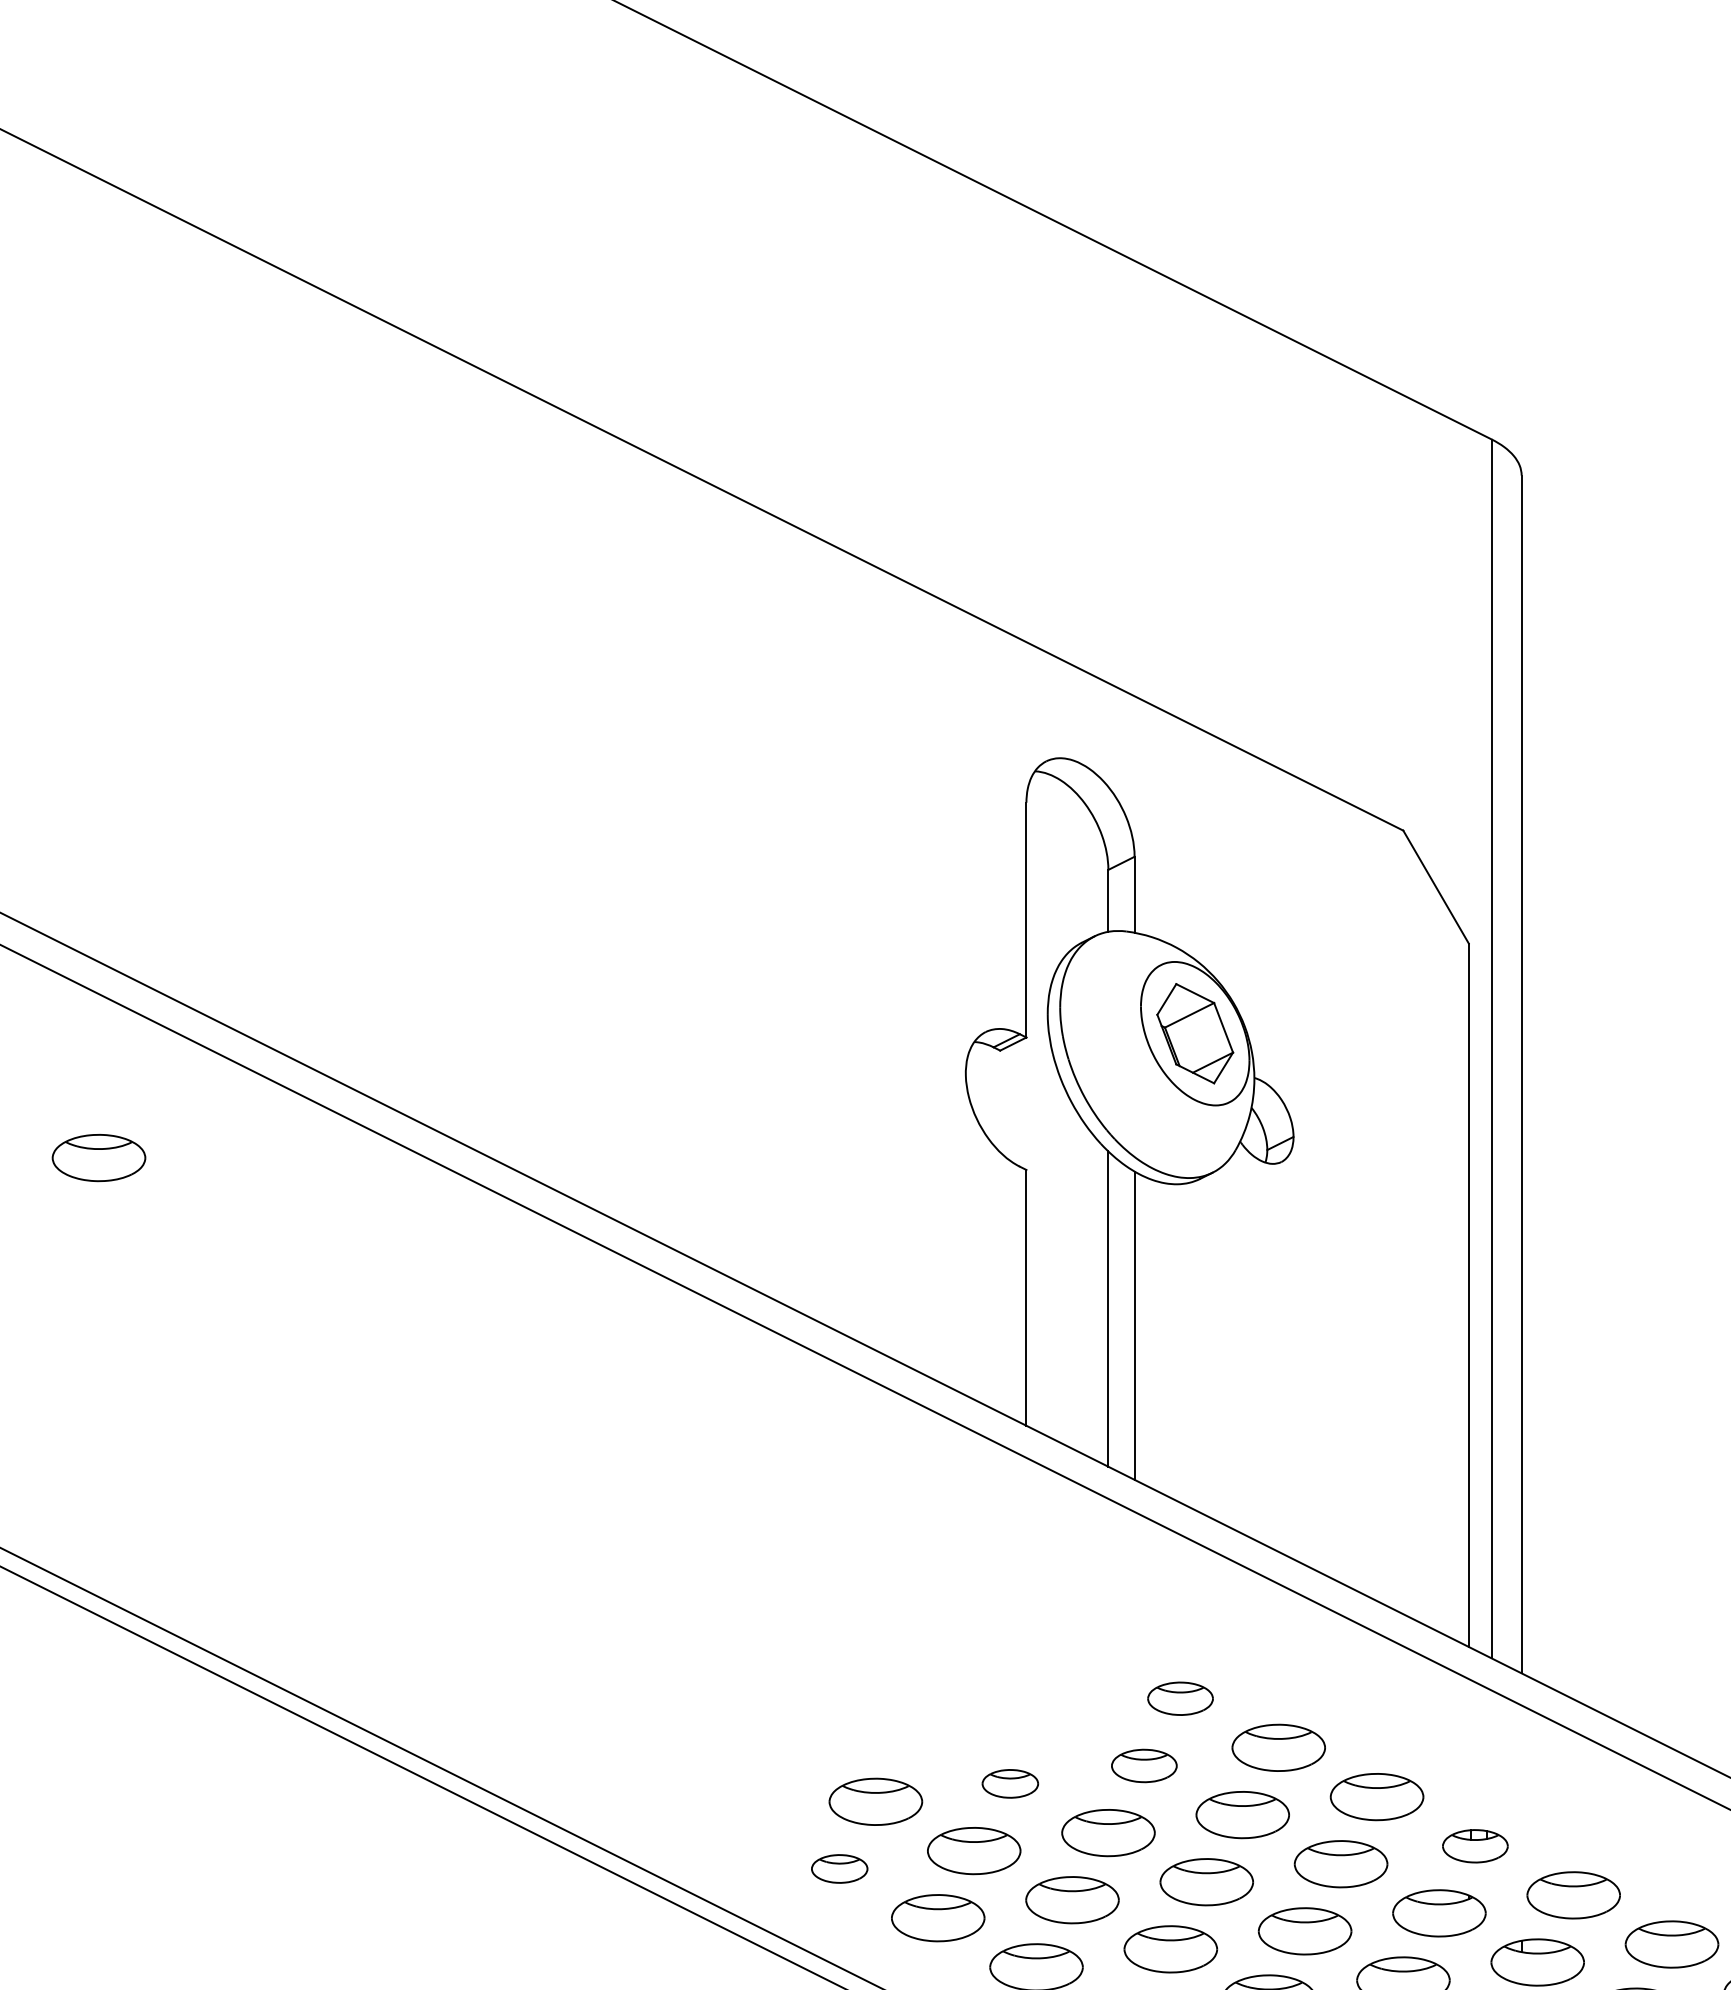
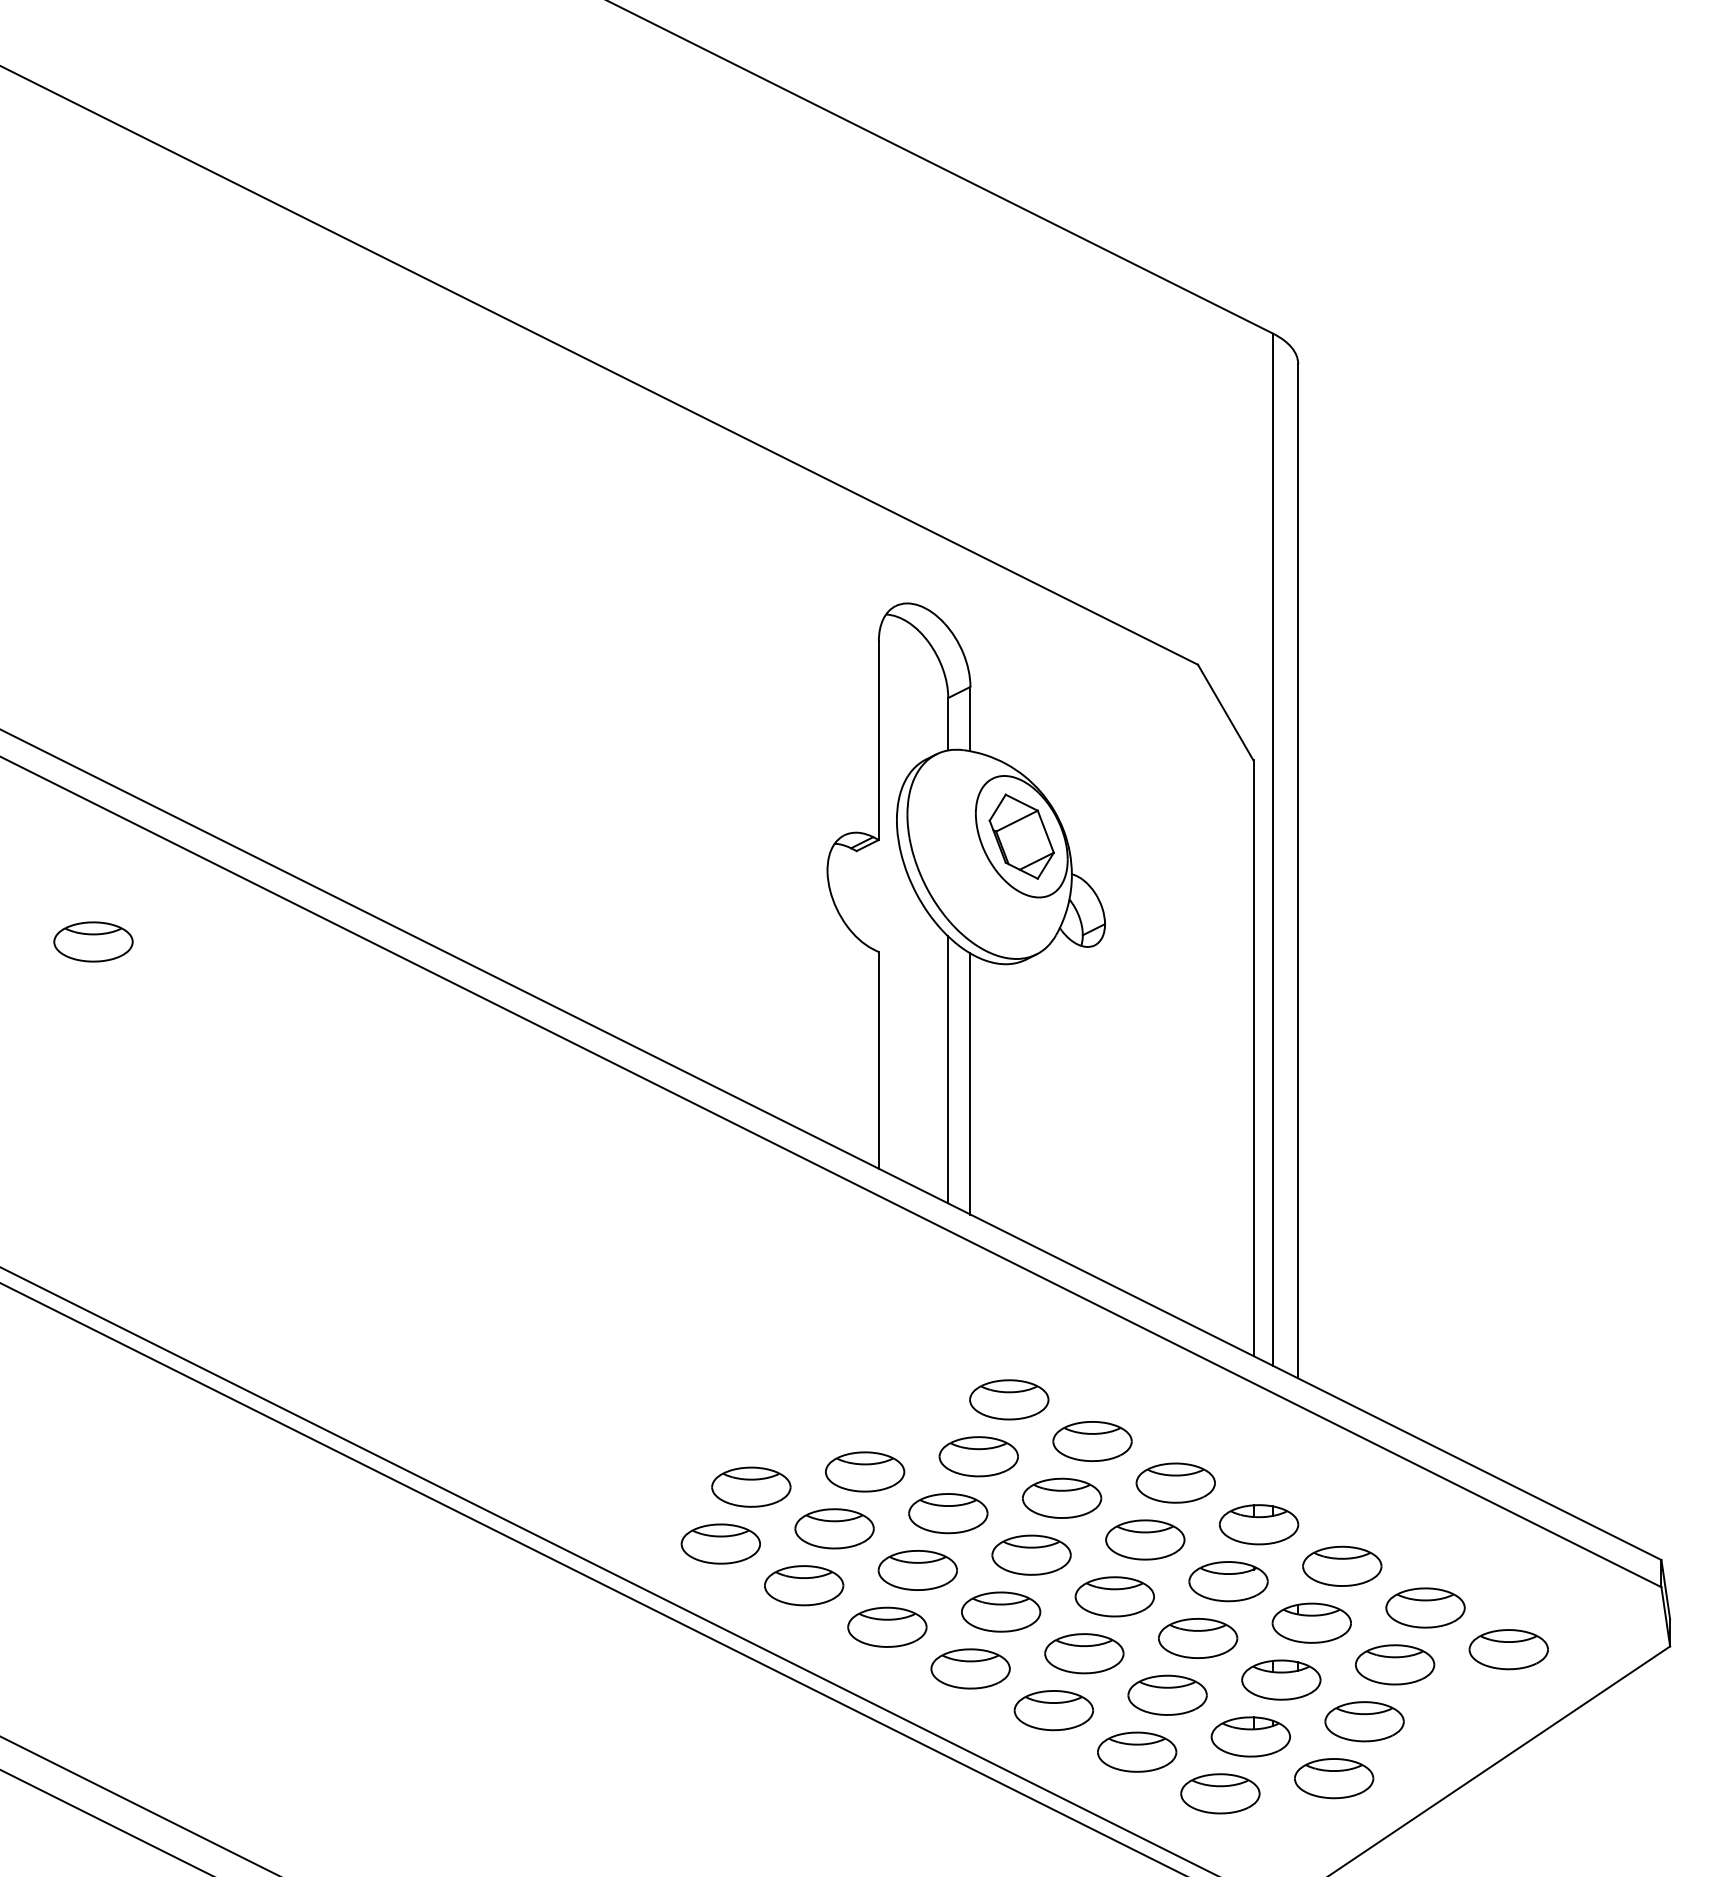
part: (1180, 1698) -> (1009, 1399), size x1.43
part: (1144, 1765) -> (978, 1456), size x1.43
part: (1010, 1783) -> (865, 1471), size x1.67
part: (1474, 1845) -> (1258, 1524), size x1.43
part: (839, 1868) -> (720, 1543), size x1.67

